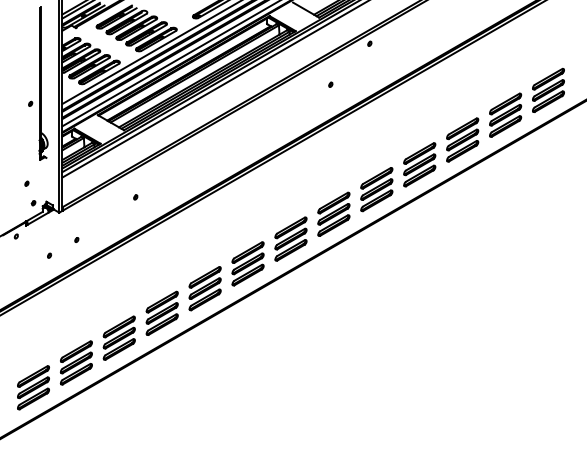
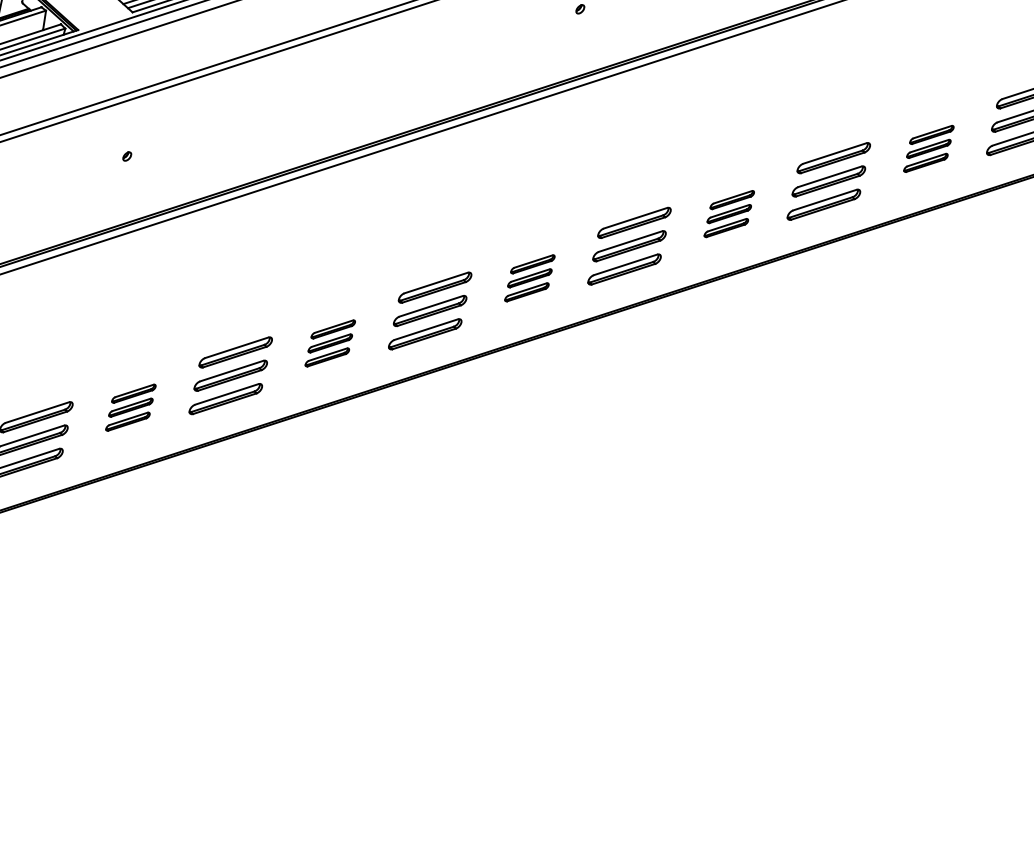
part: (505, 114) -> (928, 147), size x0.6
part: (419, 164) -> (728, 213), size x0.6
part: (333, 213) -> (529, 276), size x0.6
part: (247, 263) -> (329, 342), size x0.6
part: (161, 312) -> (129, 405), size x0.6

